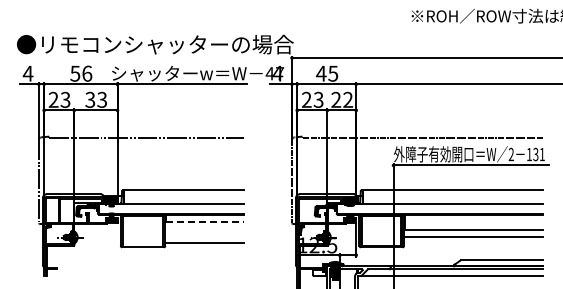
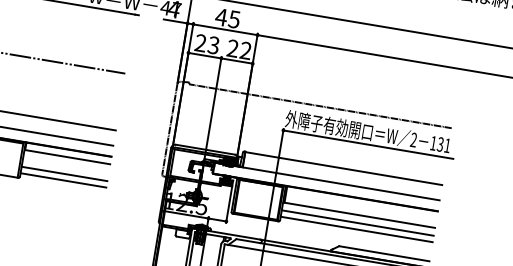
line: (204, 221) -> (67, 157), dashed -> solid
line: (204, 236) -> (64, 173), added
line: (473, 242) -> (356, 229), added

